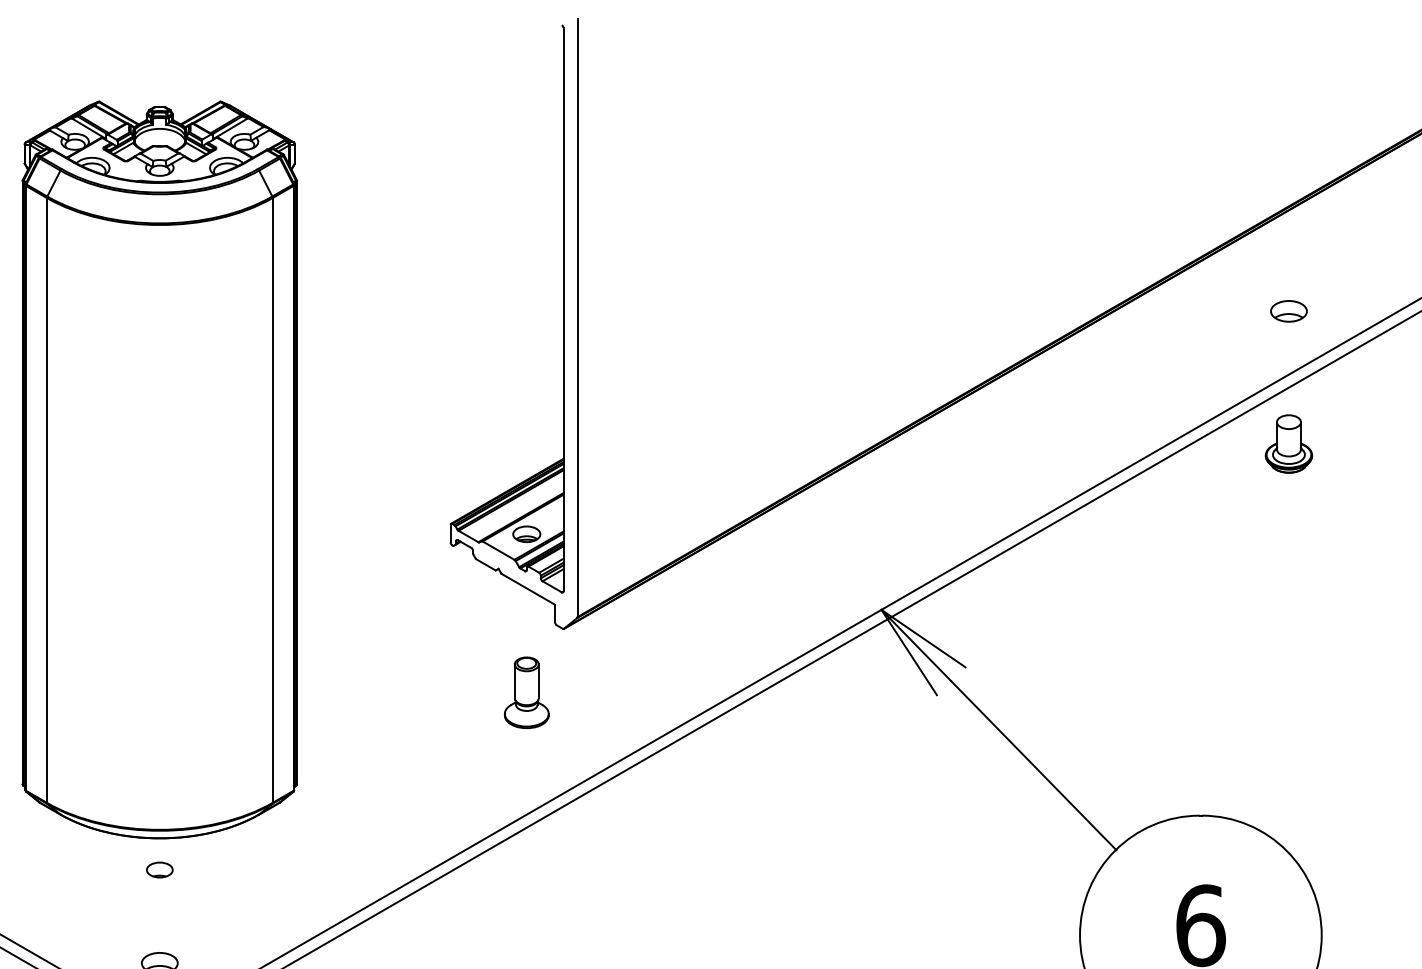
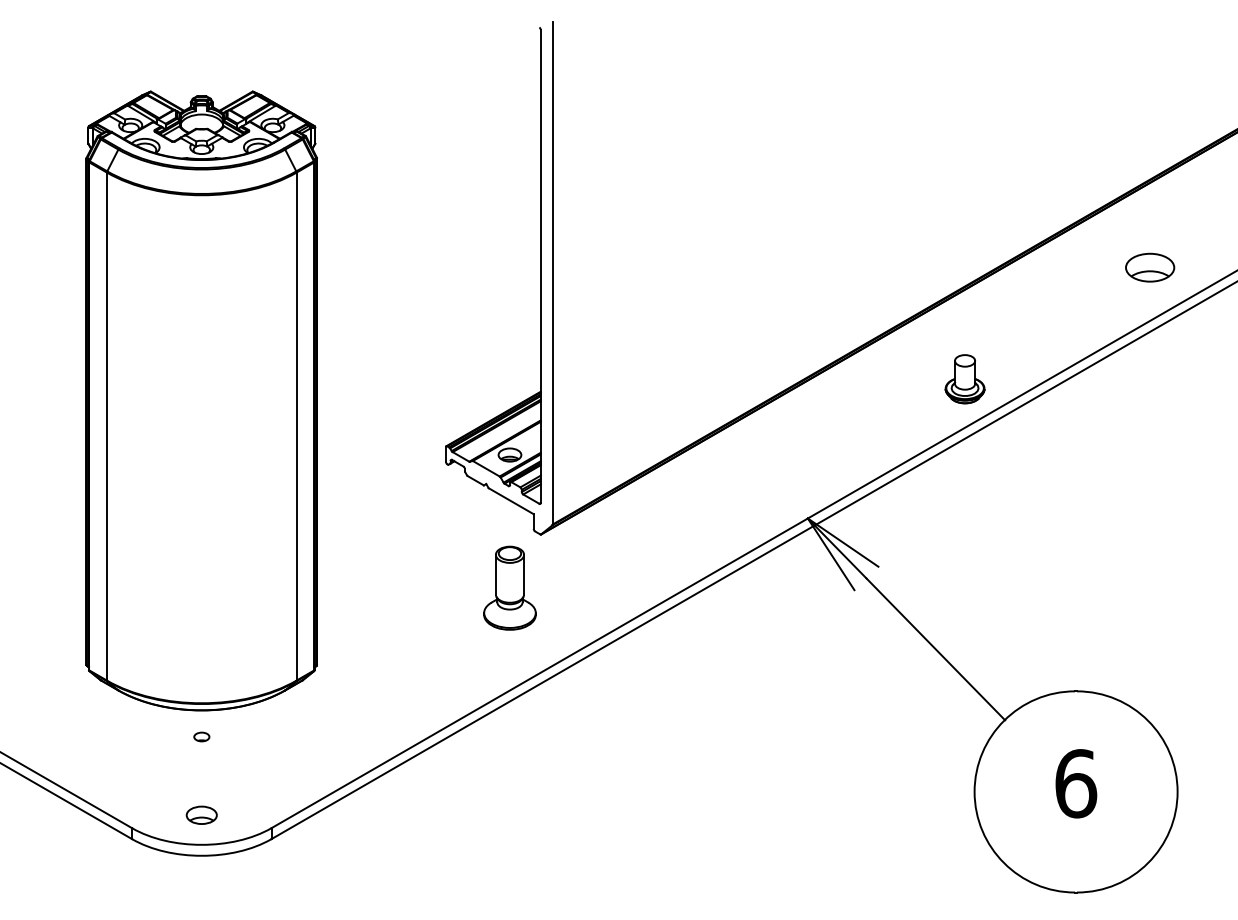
part: (1288, 310) -> (1149, 267), size x1.6
part: (1288, 444) -> (964, 379), moved
part: (526, 692) -> (509, 587), size x1.4
part: (159, 869) -> (201, 736), size x0.7

